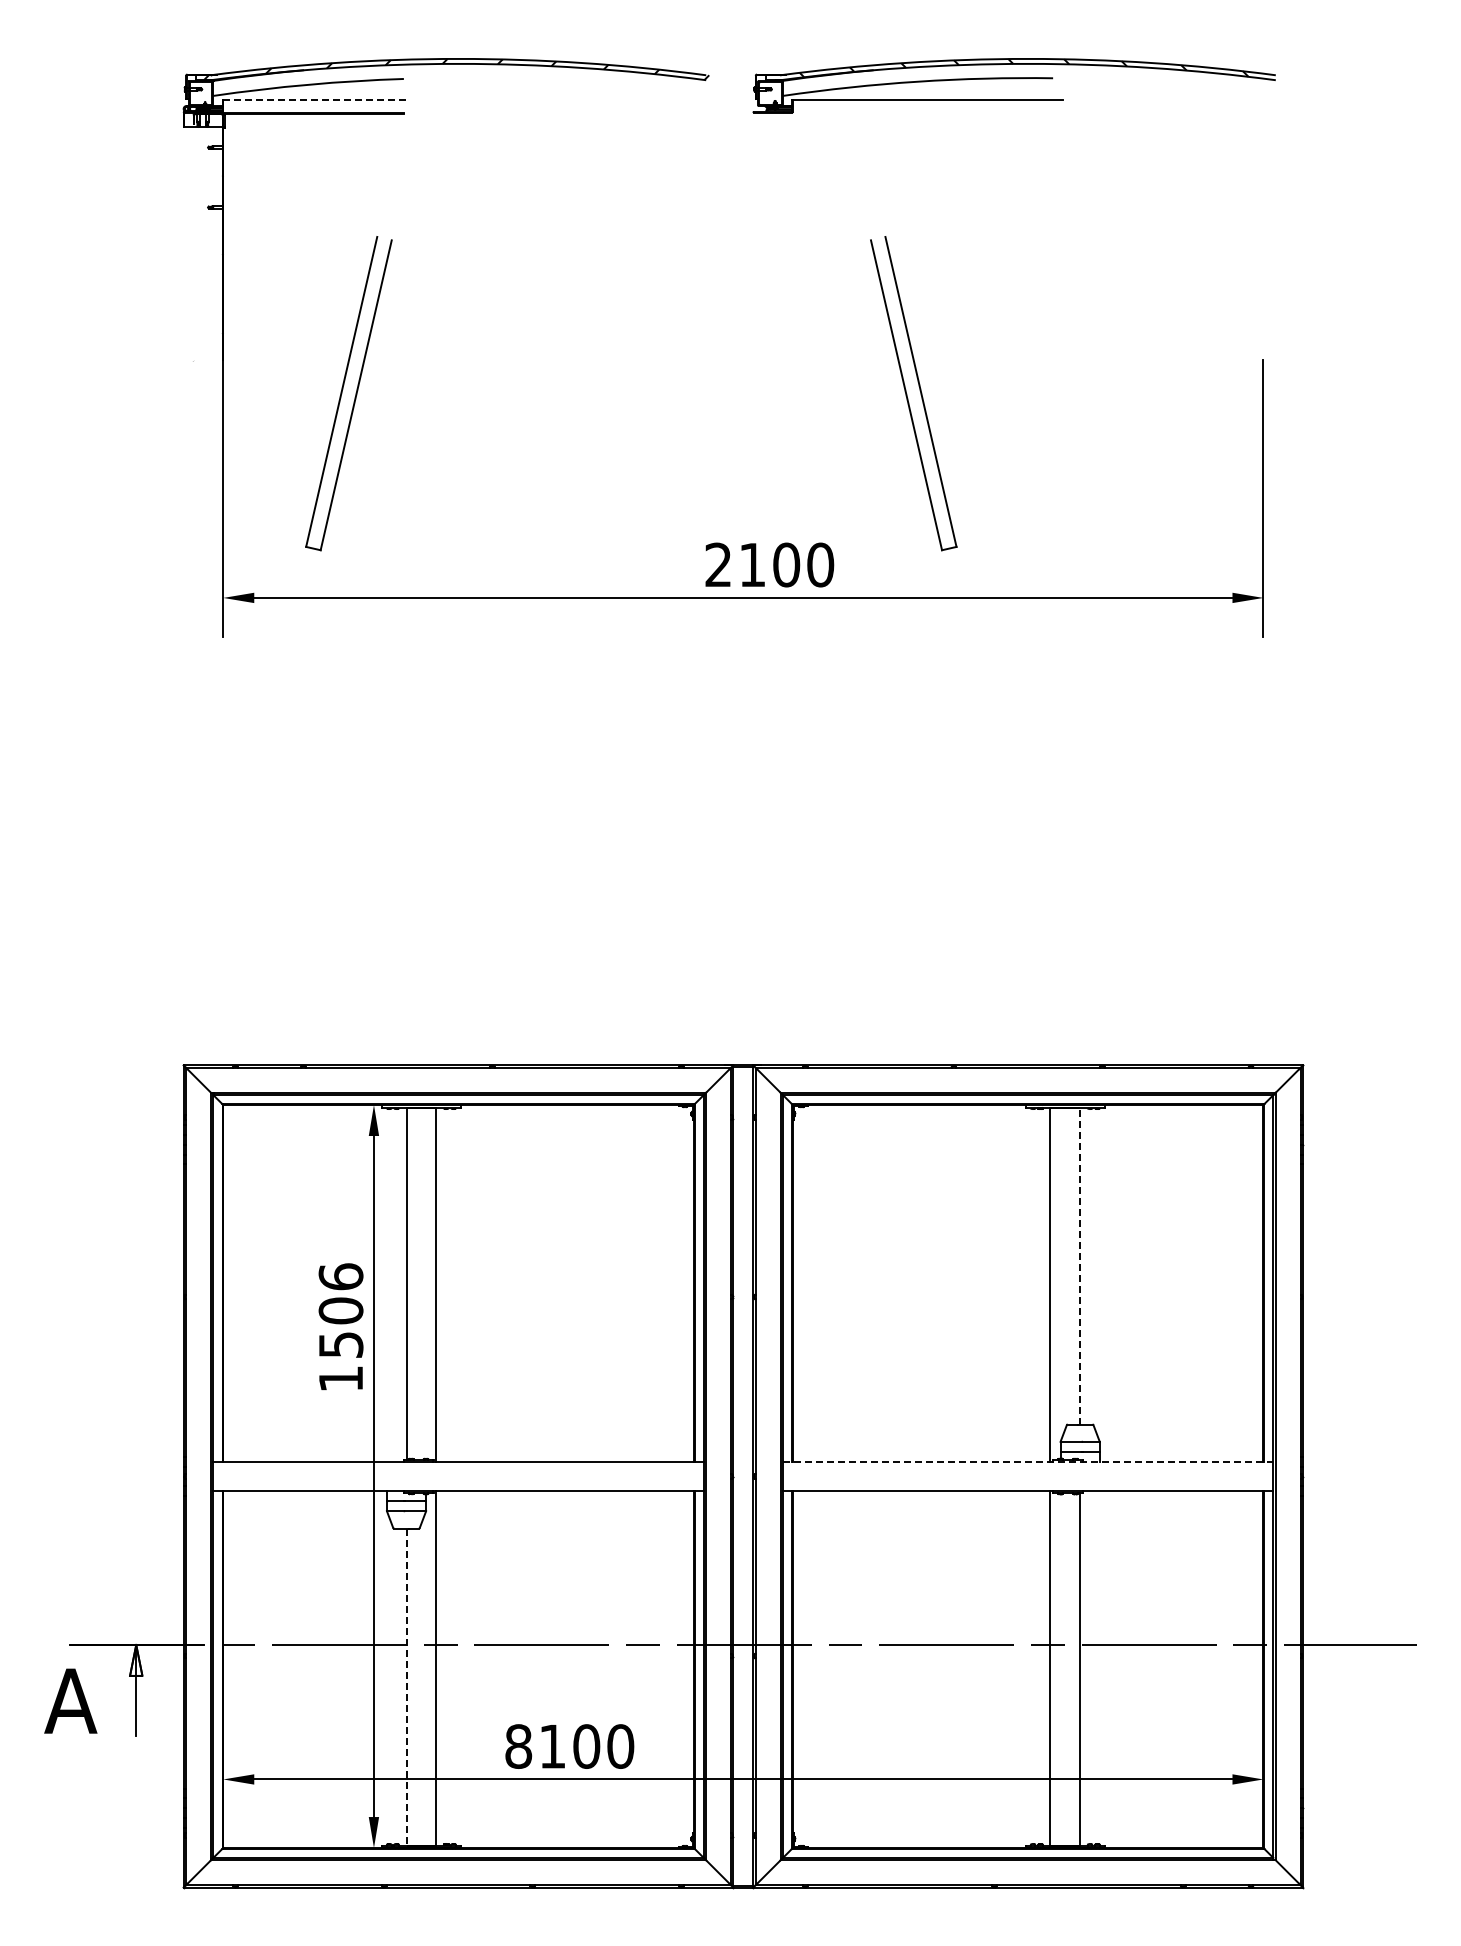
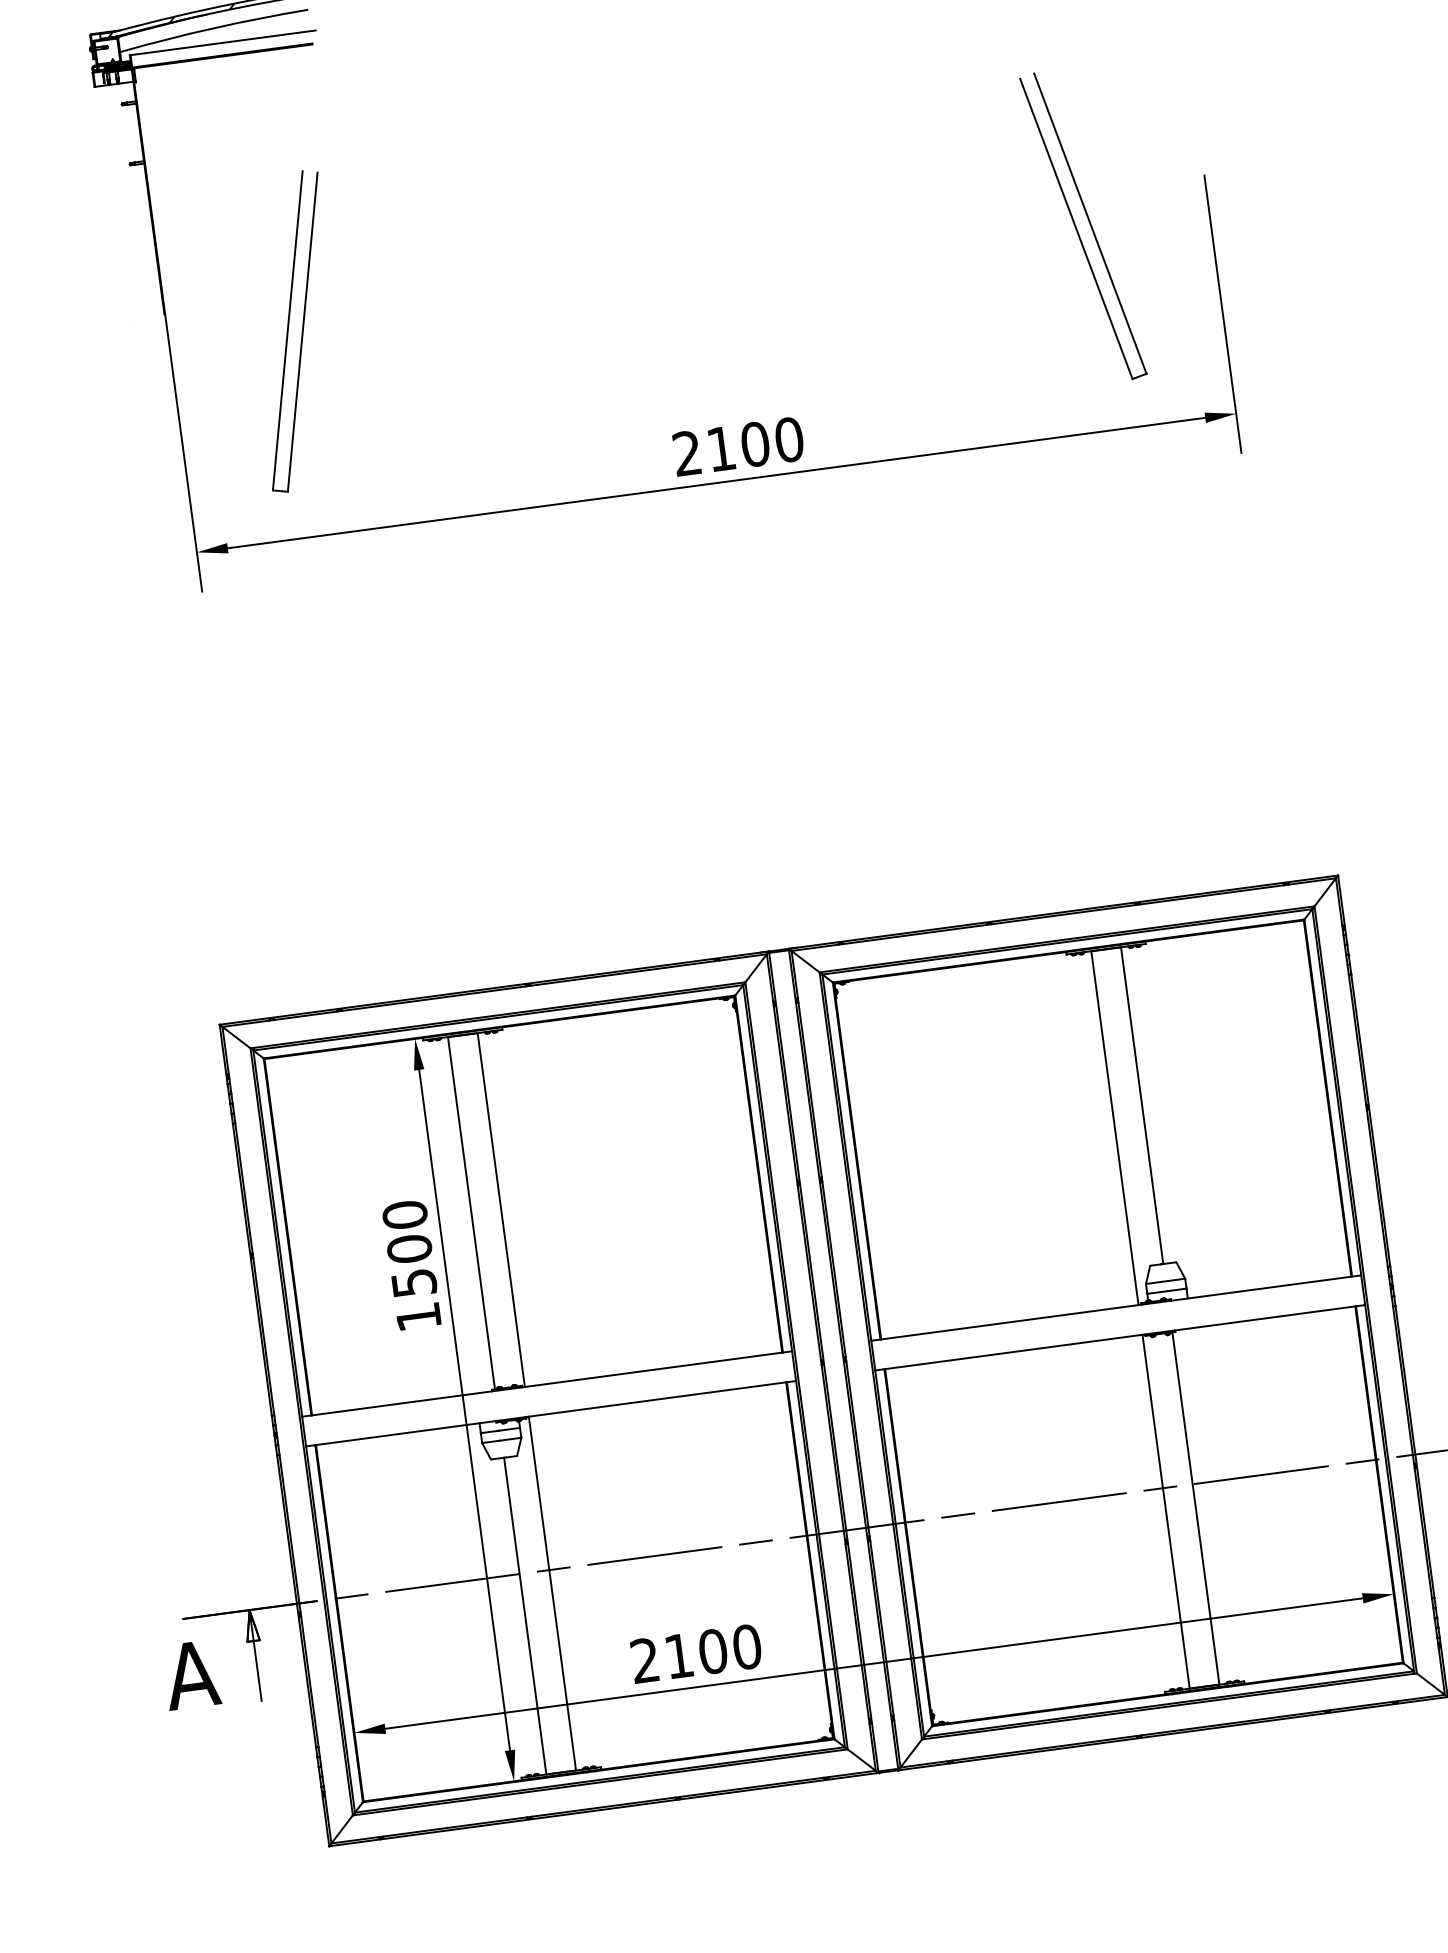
line: (315, 100) -> (222, 43), dashed -> solid
part: (907, 394) -> (1077, 228), moved
line: (1080, 1265) -> (1142, 1105), dashed -> solid
text: (340, 1276) -> (404, 1214), 1506 -> 1500
line: (1028, 1461) -> (1116, 1307), dashed -> solid
line: (406, 1687) -> (525, 1616), dashed -> solid
text: (518, 1746) -> (645, 1660), 8100 -> 2100

